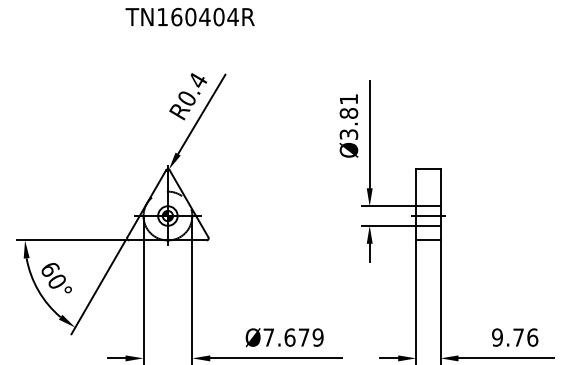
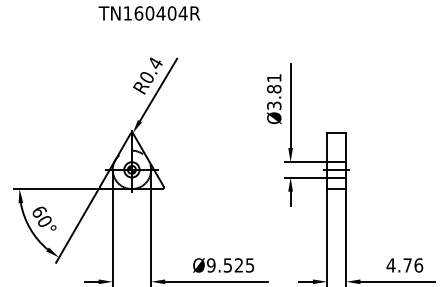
text: (293, 337) -> (230, 265), Ø7.679 -> Ø9.525
text: (496, 337) -> (390, 265), 9.76 -> 4.76

